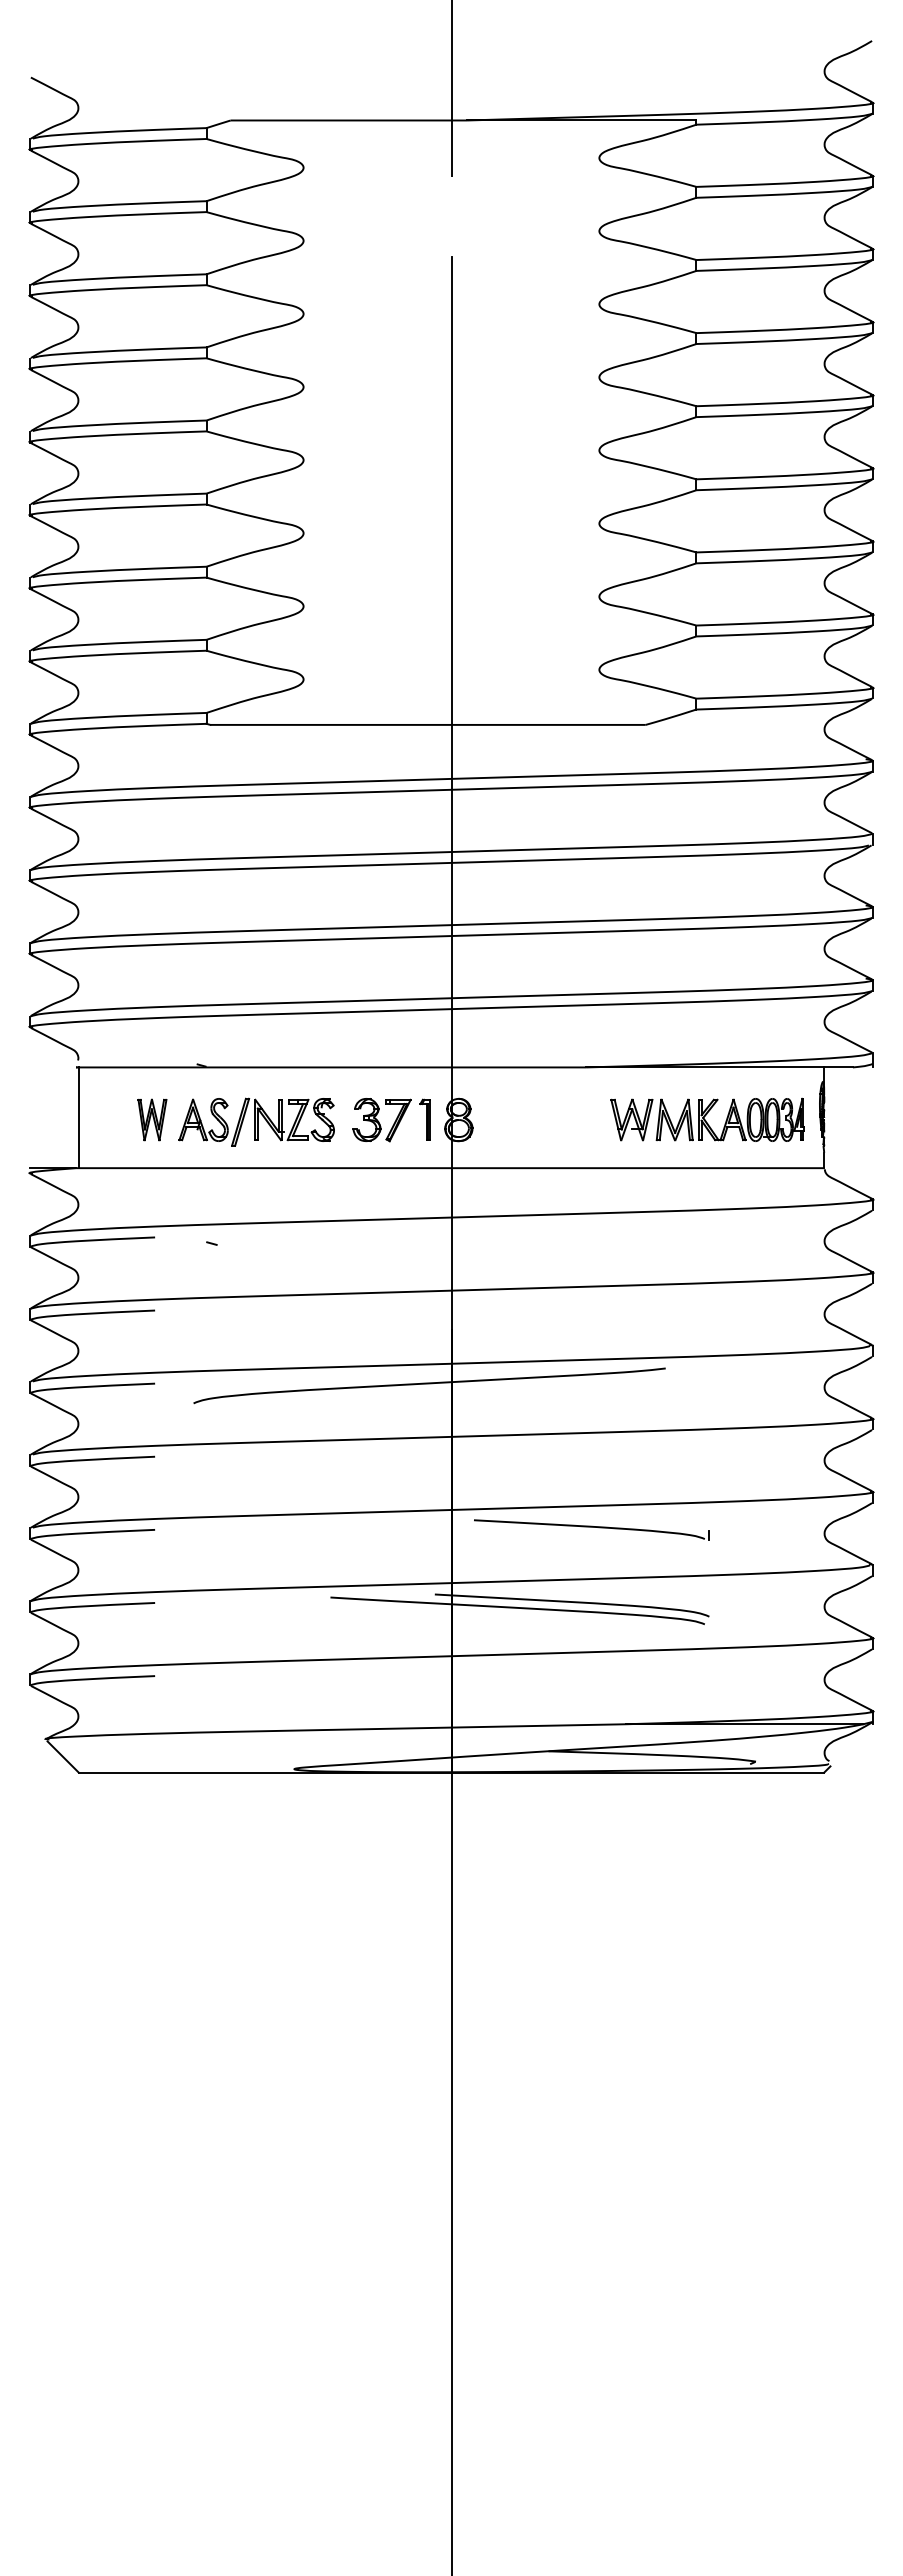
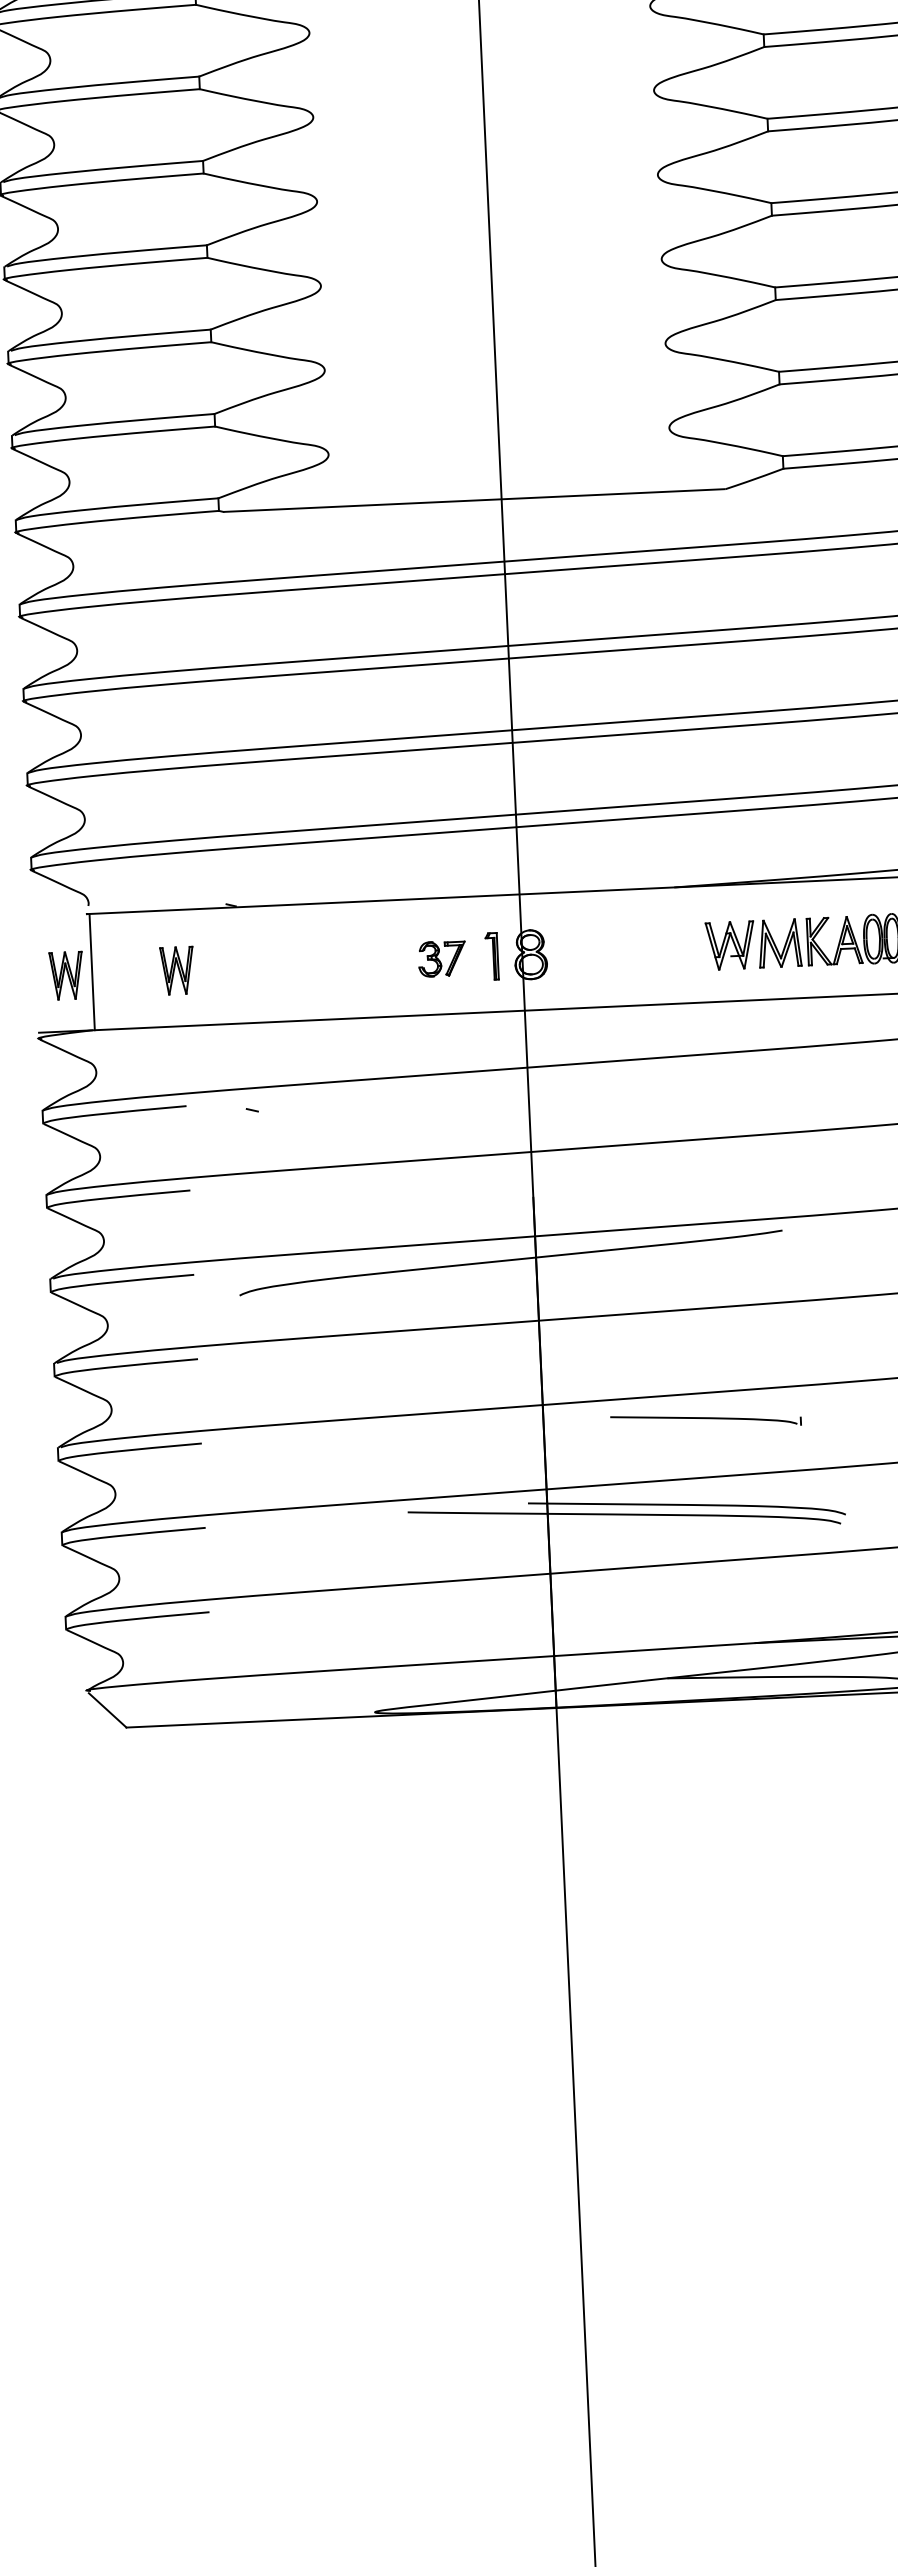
part: (56, 1119) -> (66, 975), added
part: (381, 1120) -> (441, 959), size x0.7
part: (256, 1121) -> (297, 967), removed
part: (591, 1529) -> (705, 1420), size x0.7

